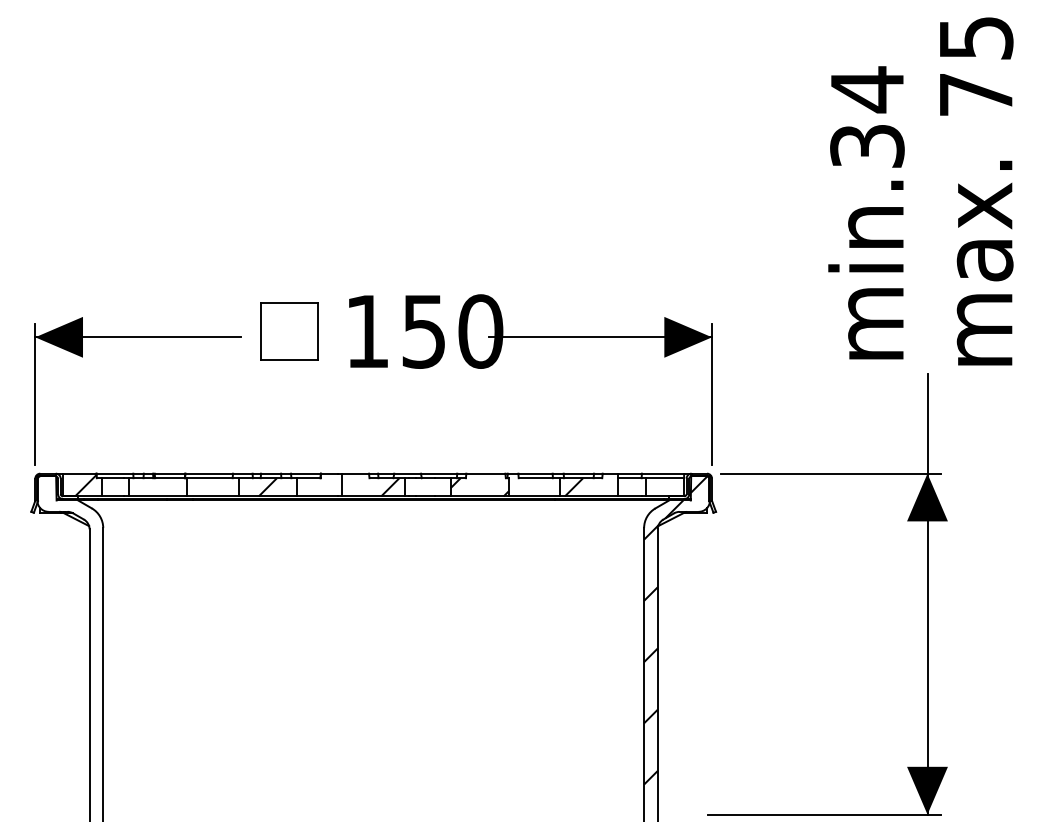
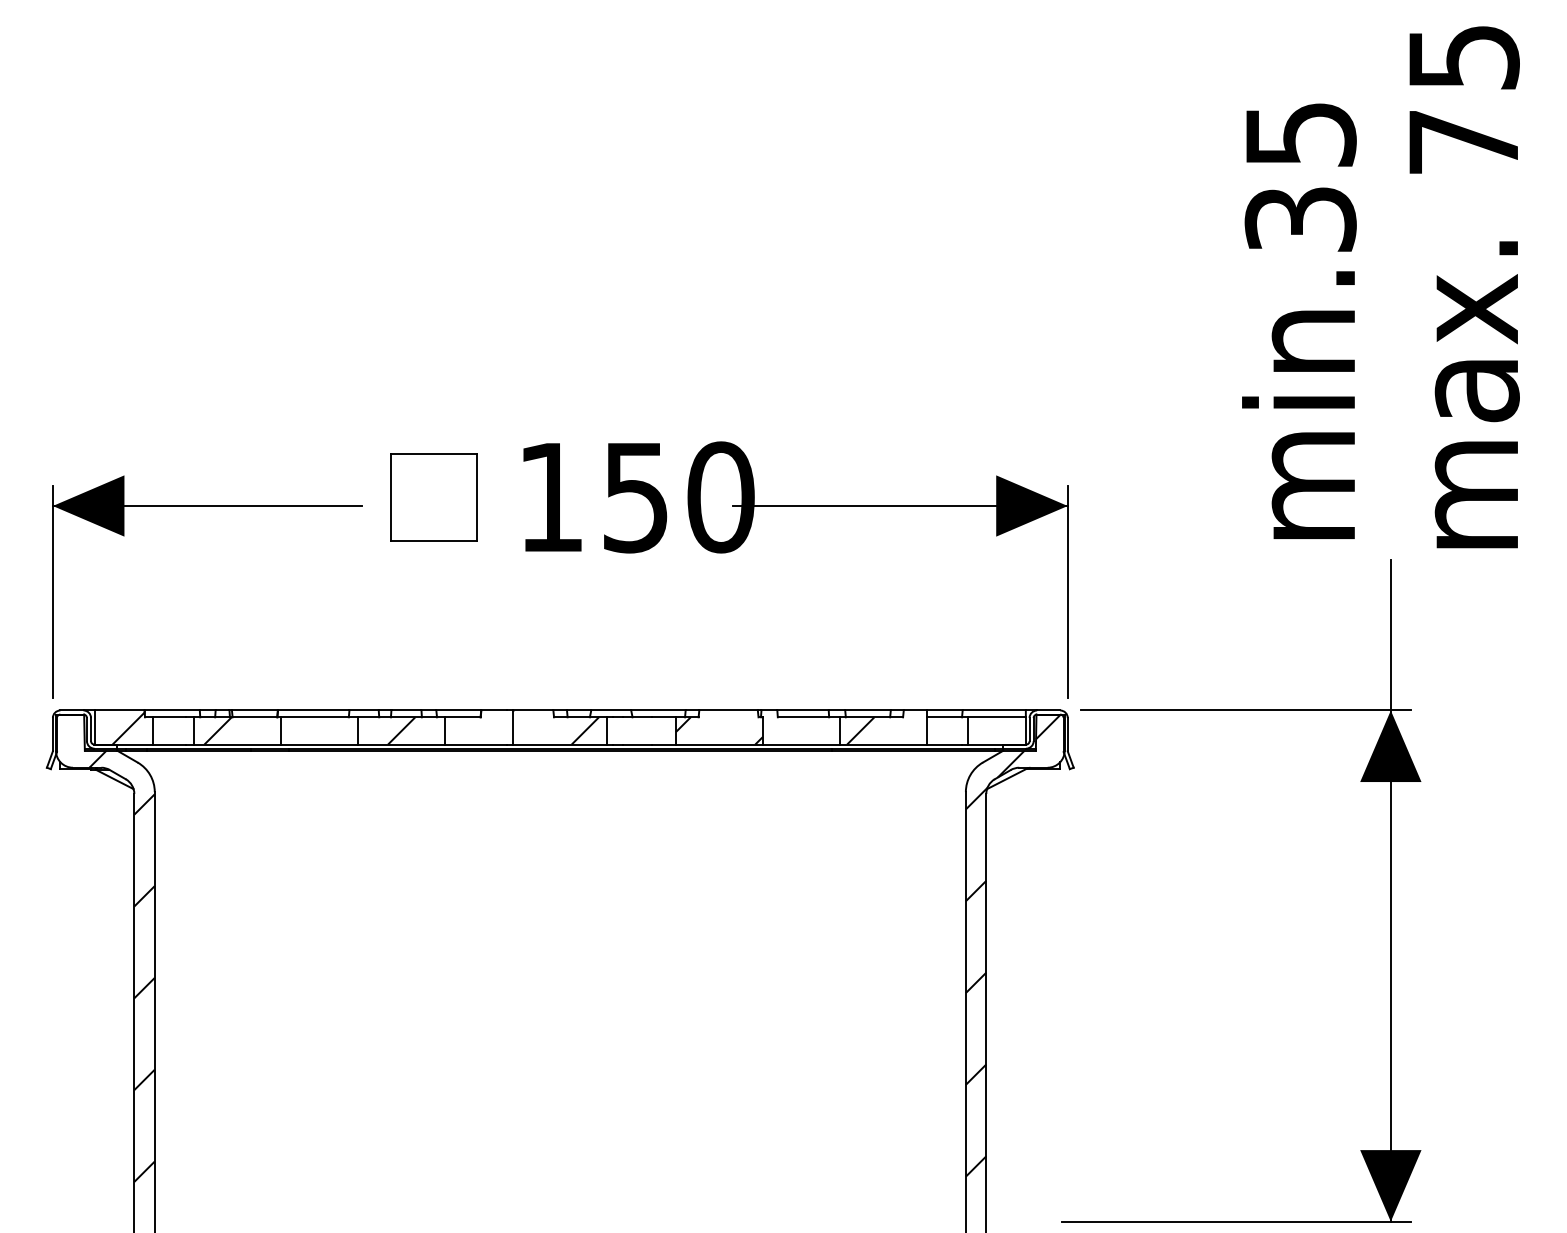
text: (867, 89) -> (1300, 134), 34 -> 35
hatch: (145, 487) -> (218, 731), added
hatch: (81, 644) -> (122, 966), added

